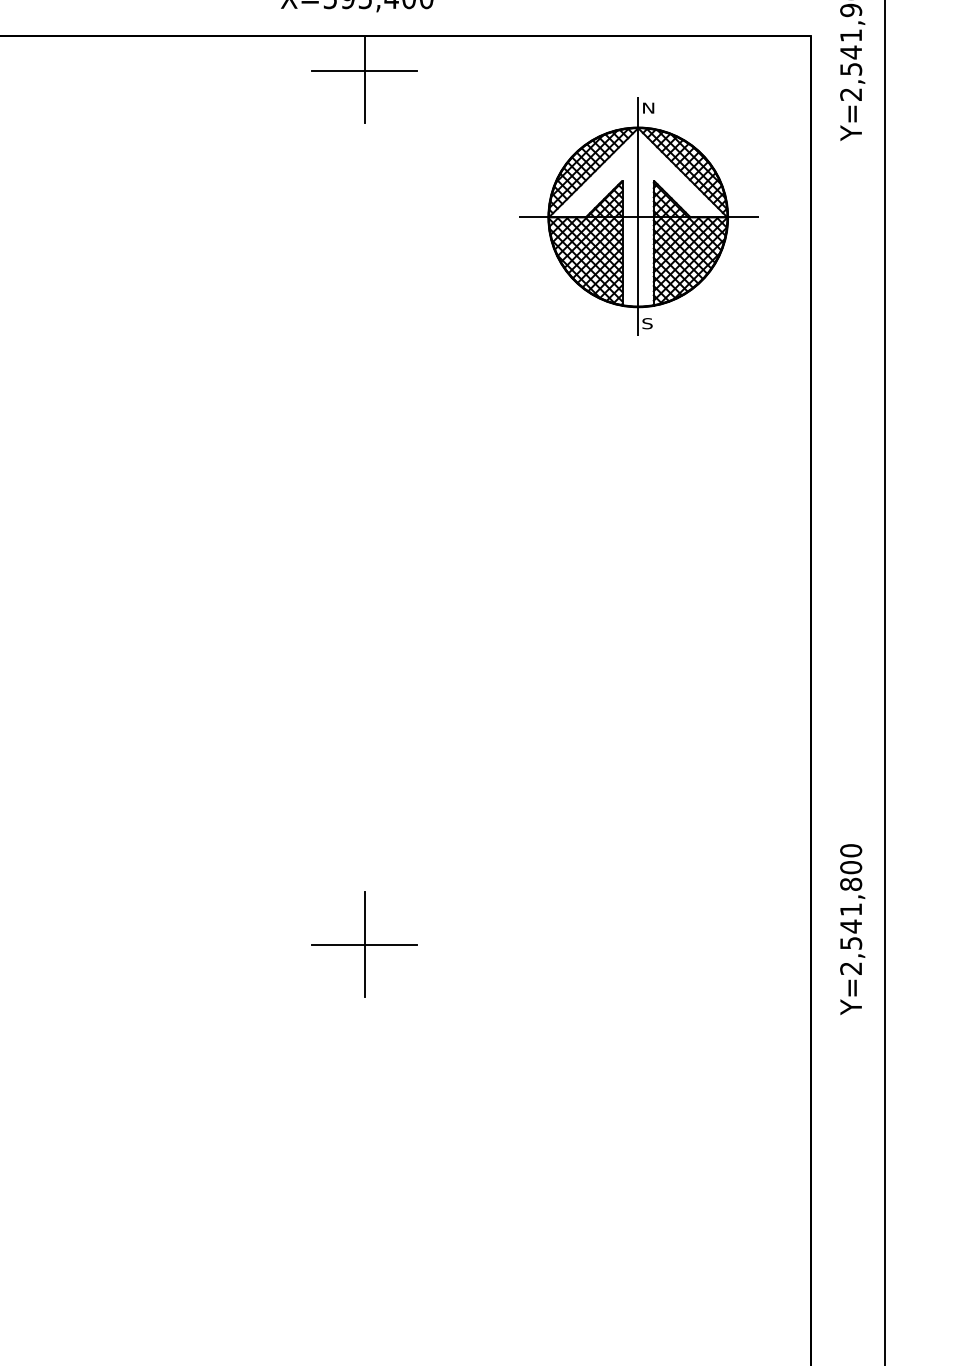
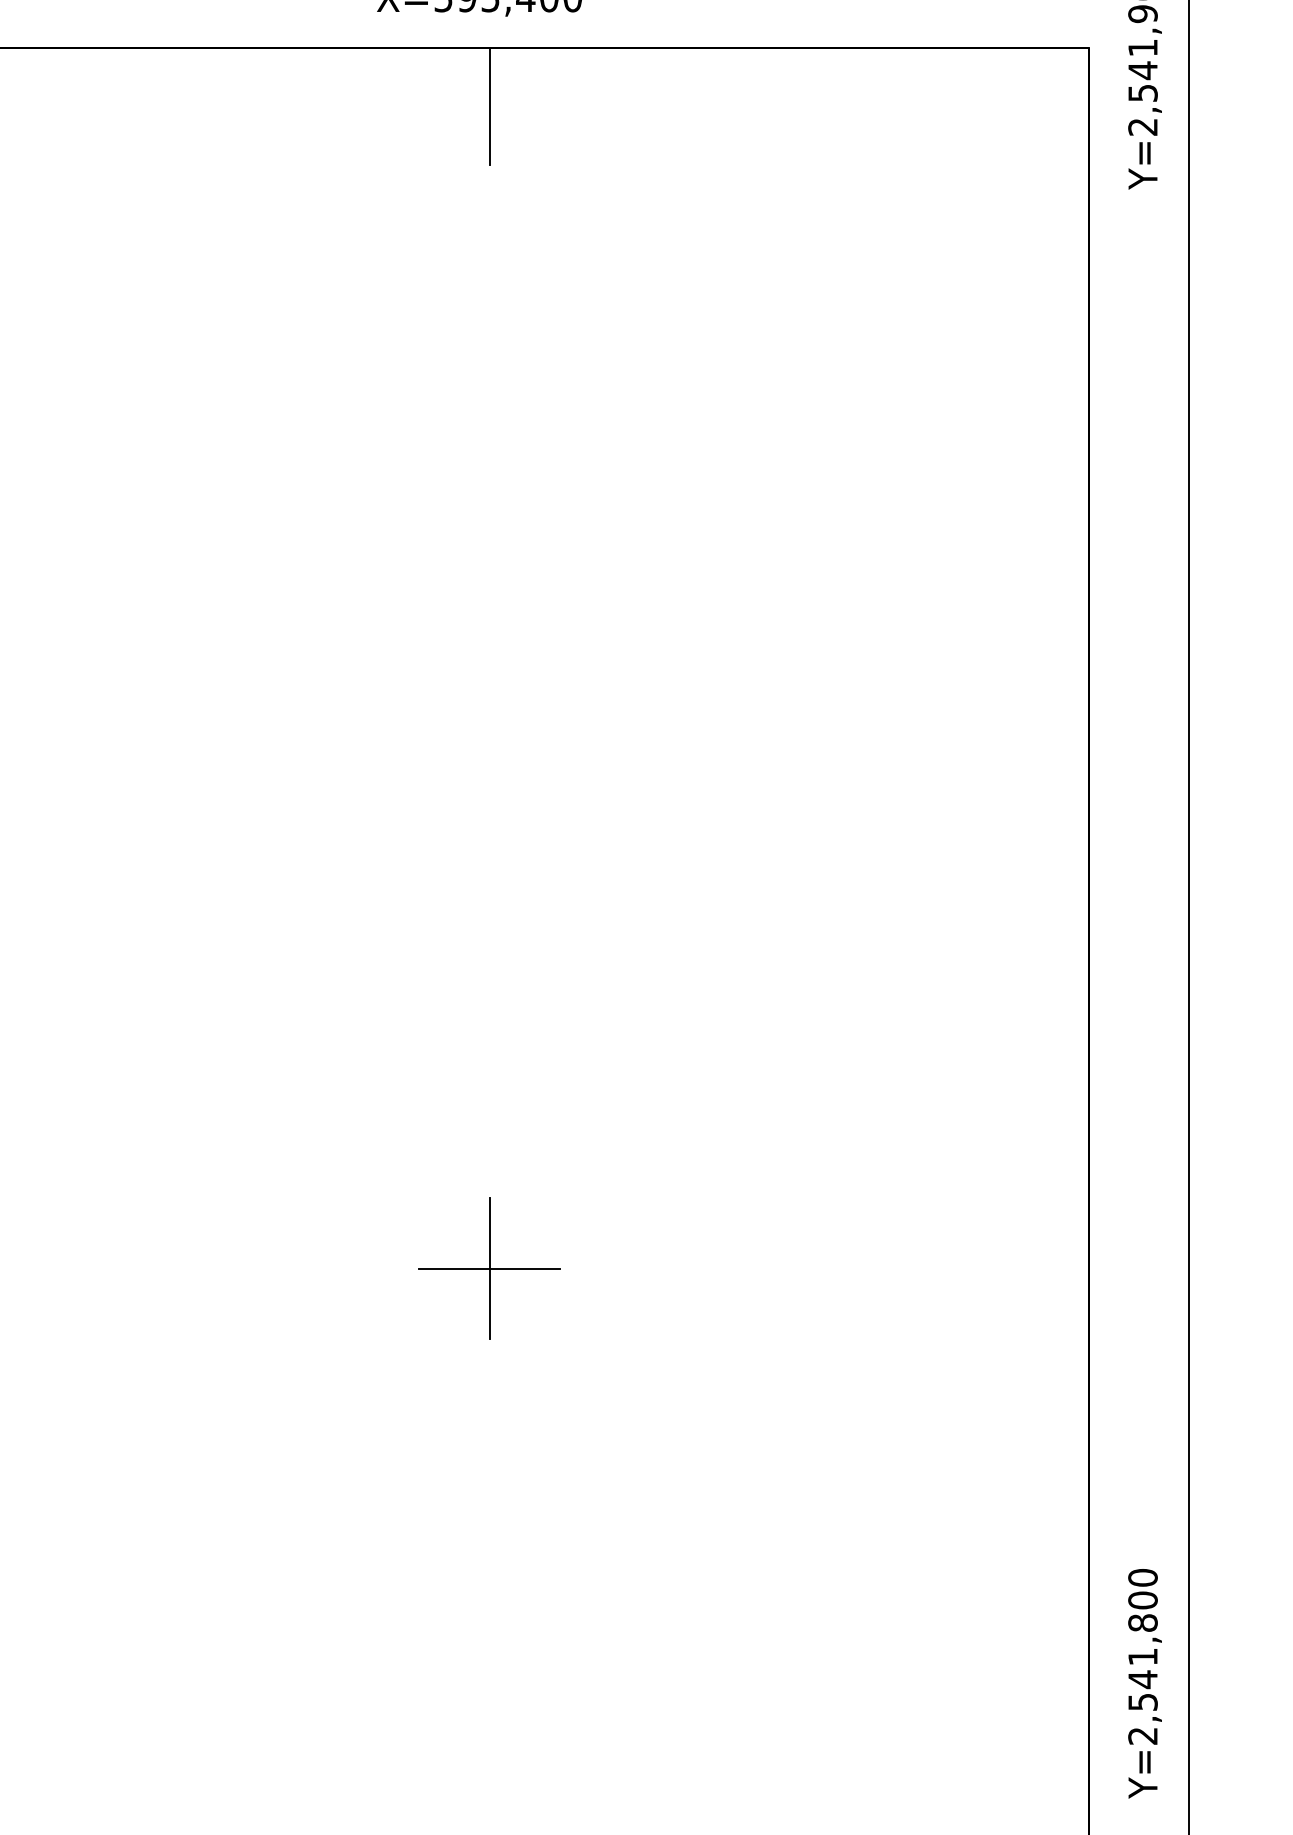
line: (364, 70) -> (489, 94), removed
part: (638, 216) -> (857, 290), removed
text: (852, 929) -> (1144, 1683), moved

